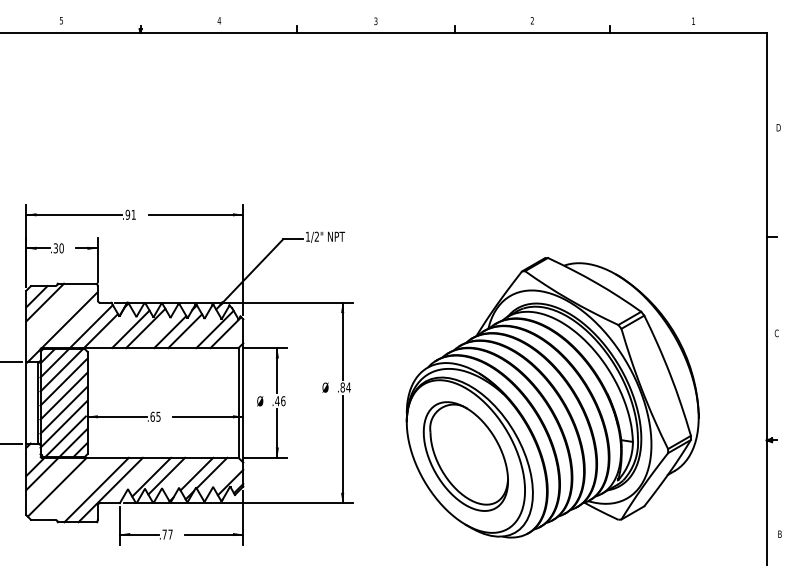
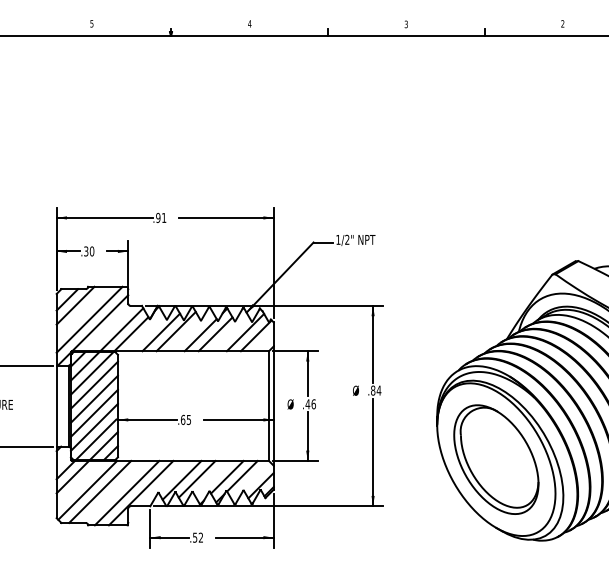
line: (59, 316) -> (89, 319), added
line: (69, 488) -> (99, 491), added
text: (167, 534) -> (197, 537), .77 -> .52

